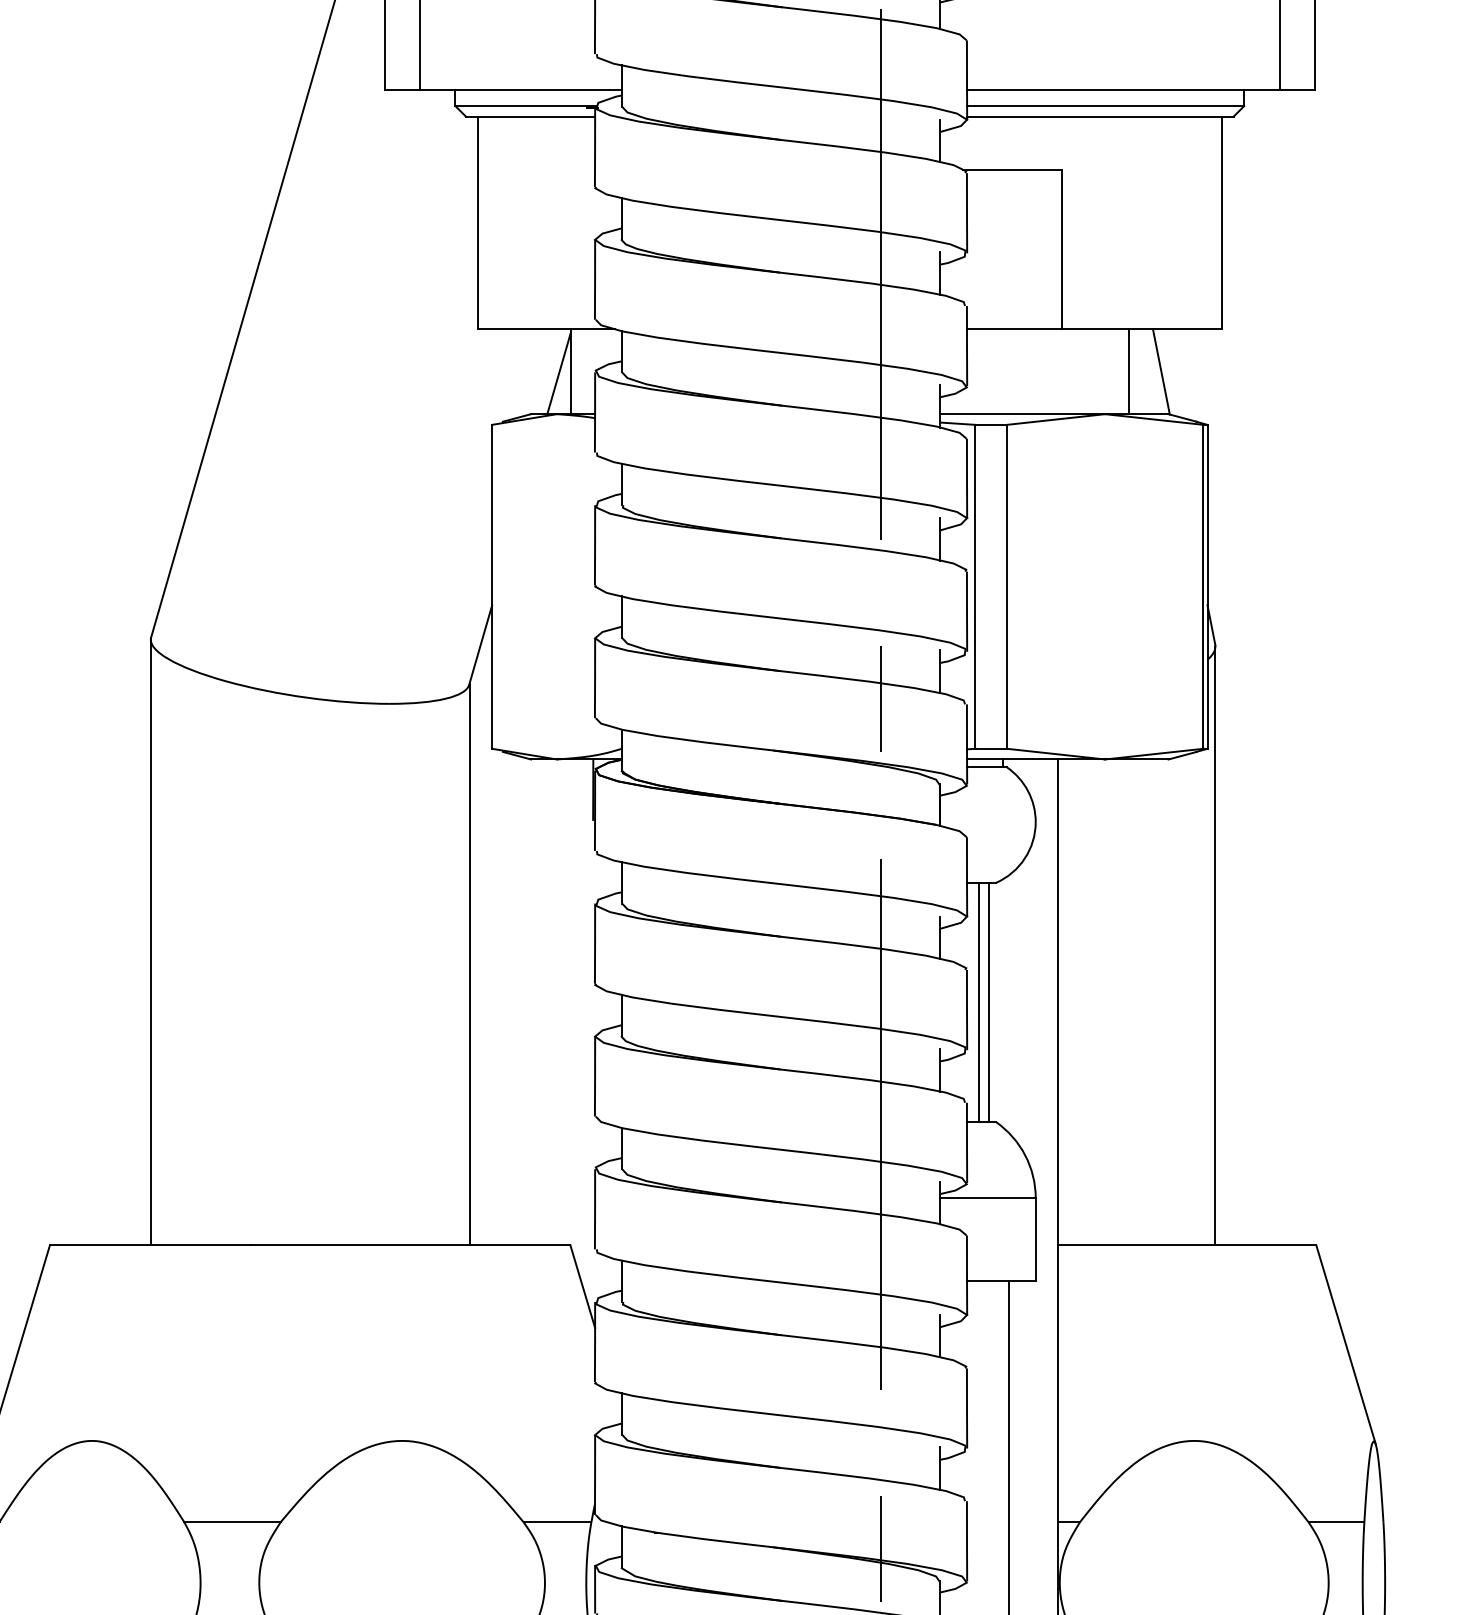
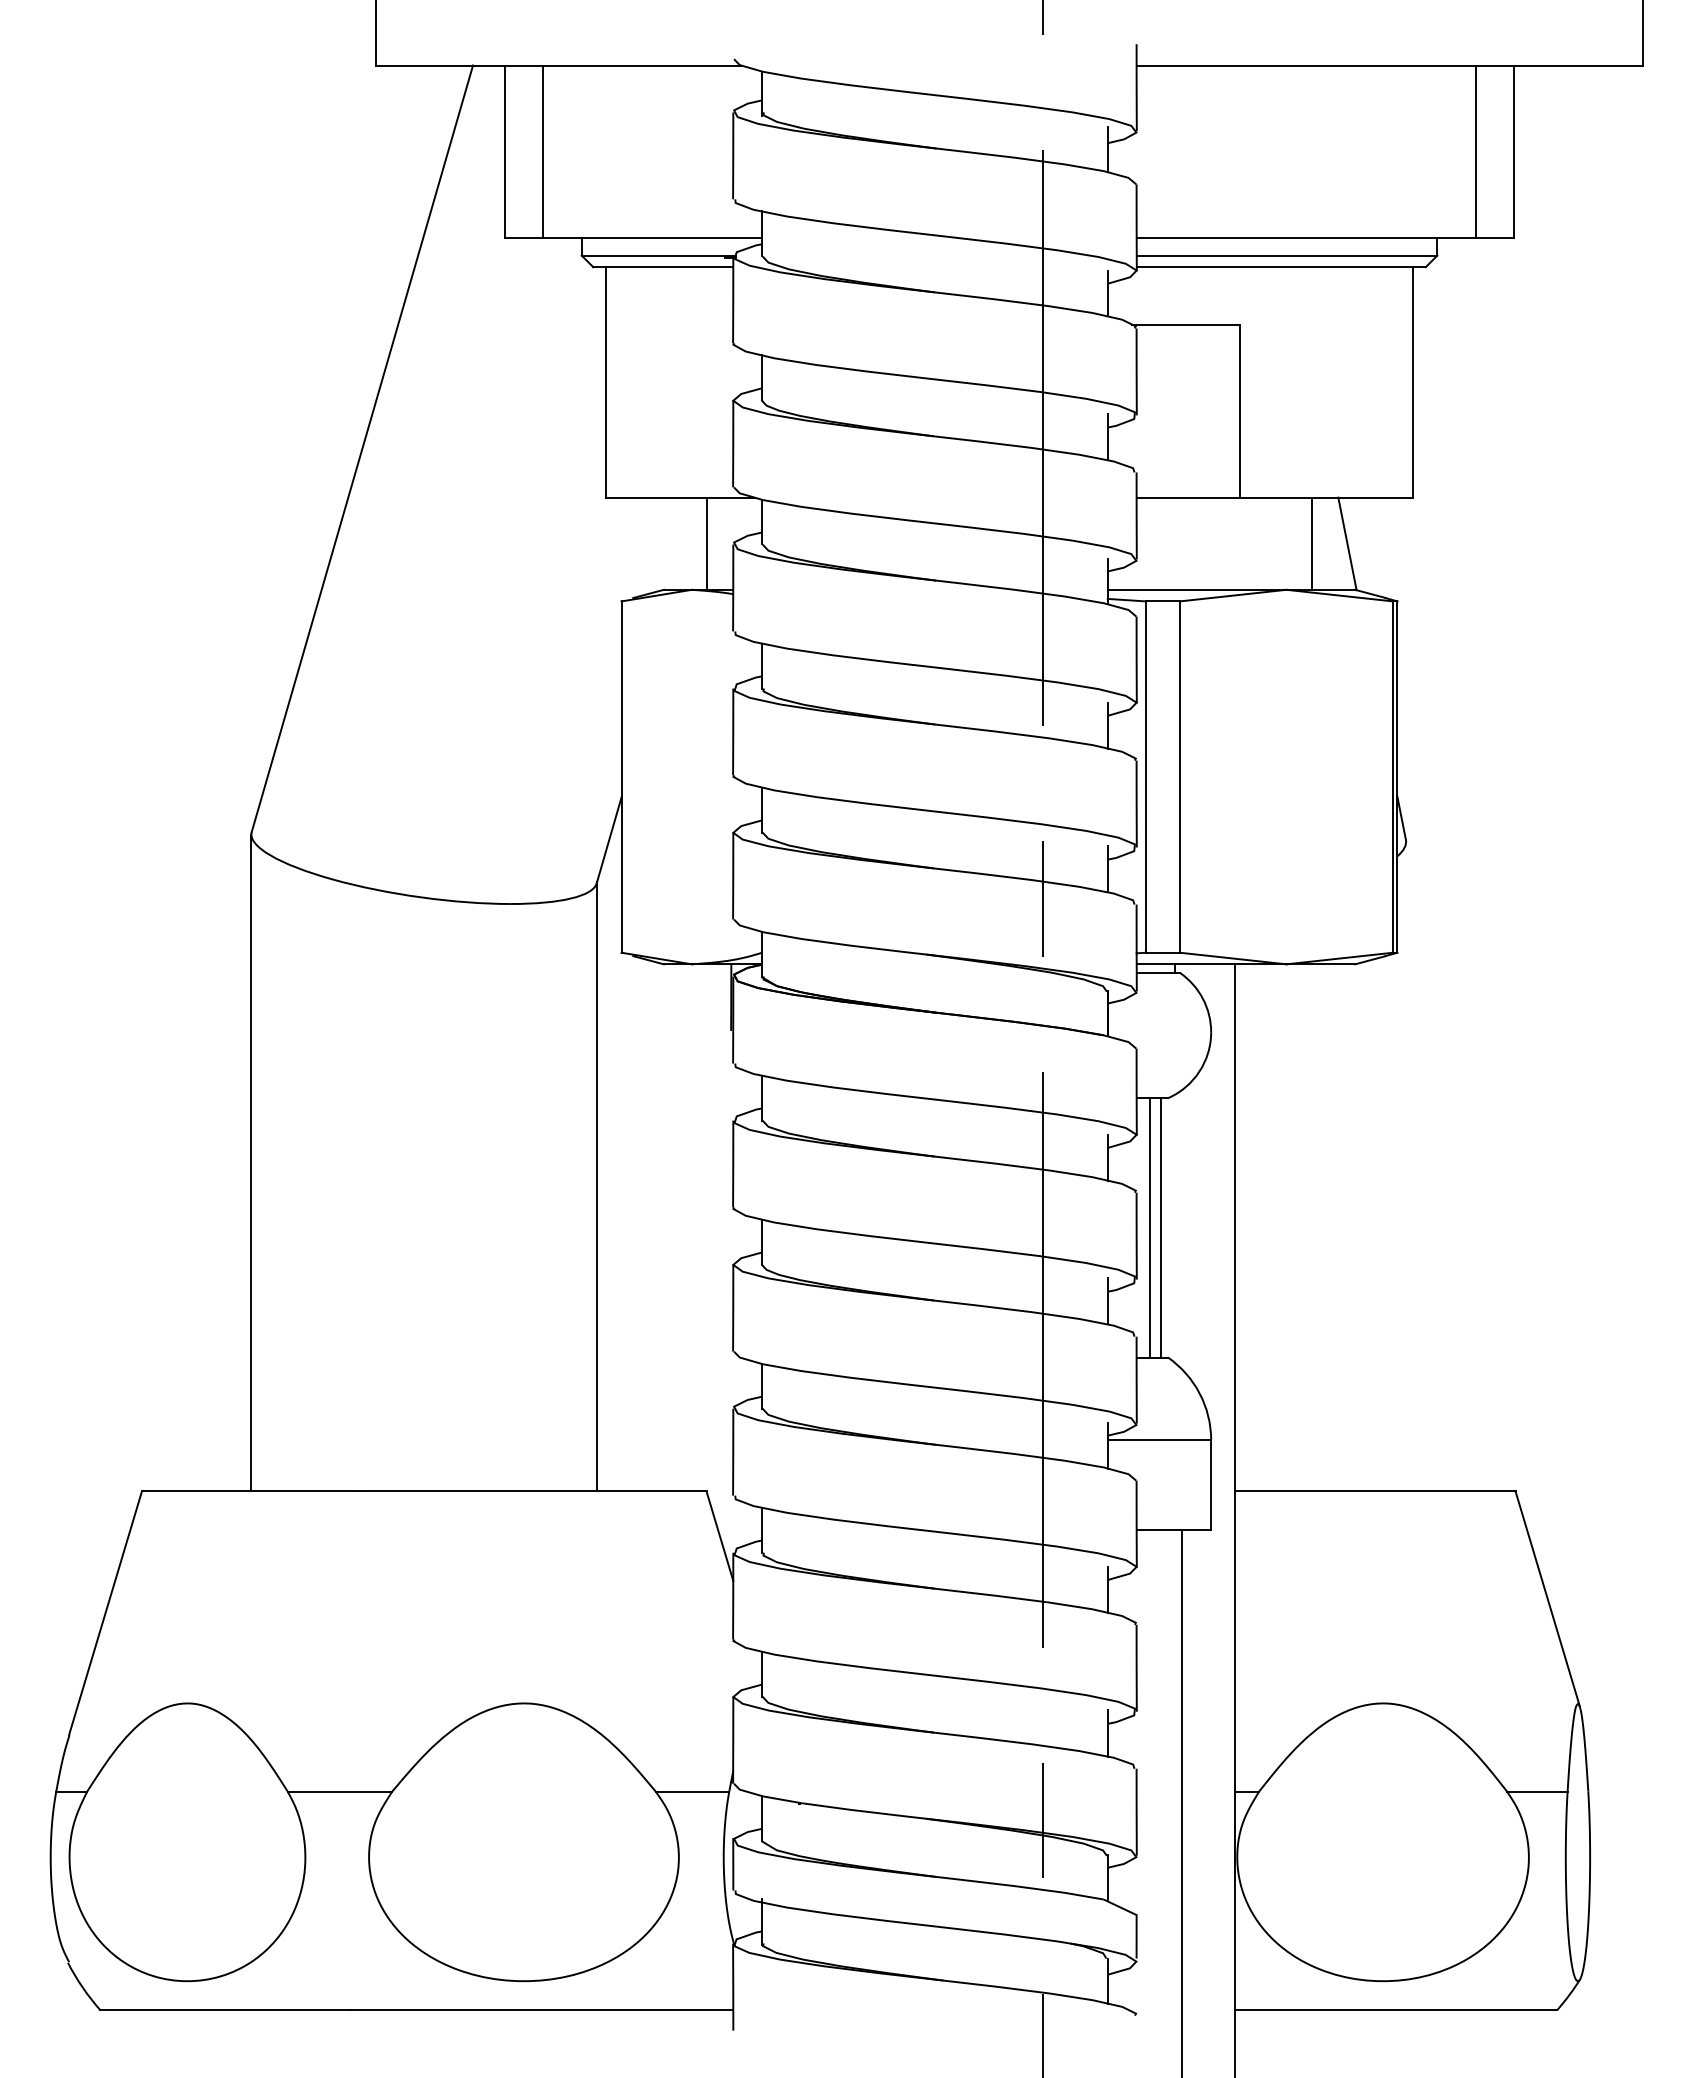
line: (559, 373) -> (694, 545), removed
line: (1215, 945) -> (1406, 1166), removed

